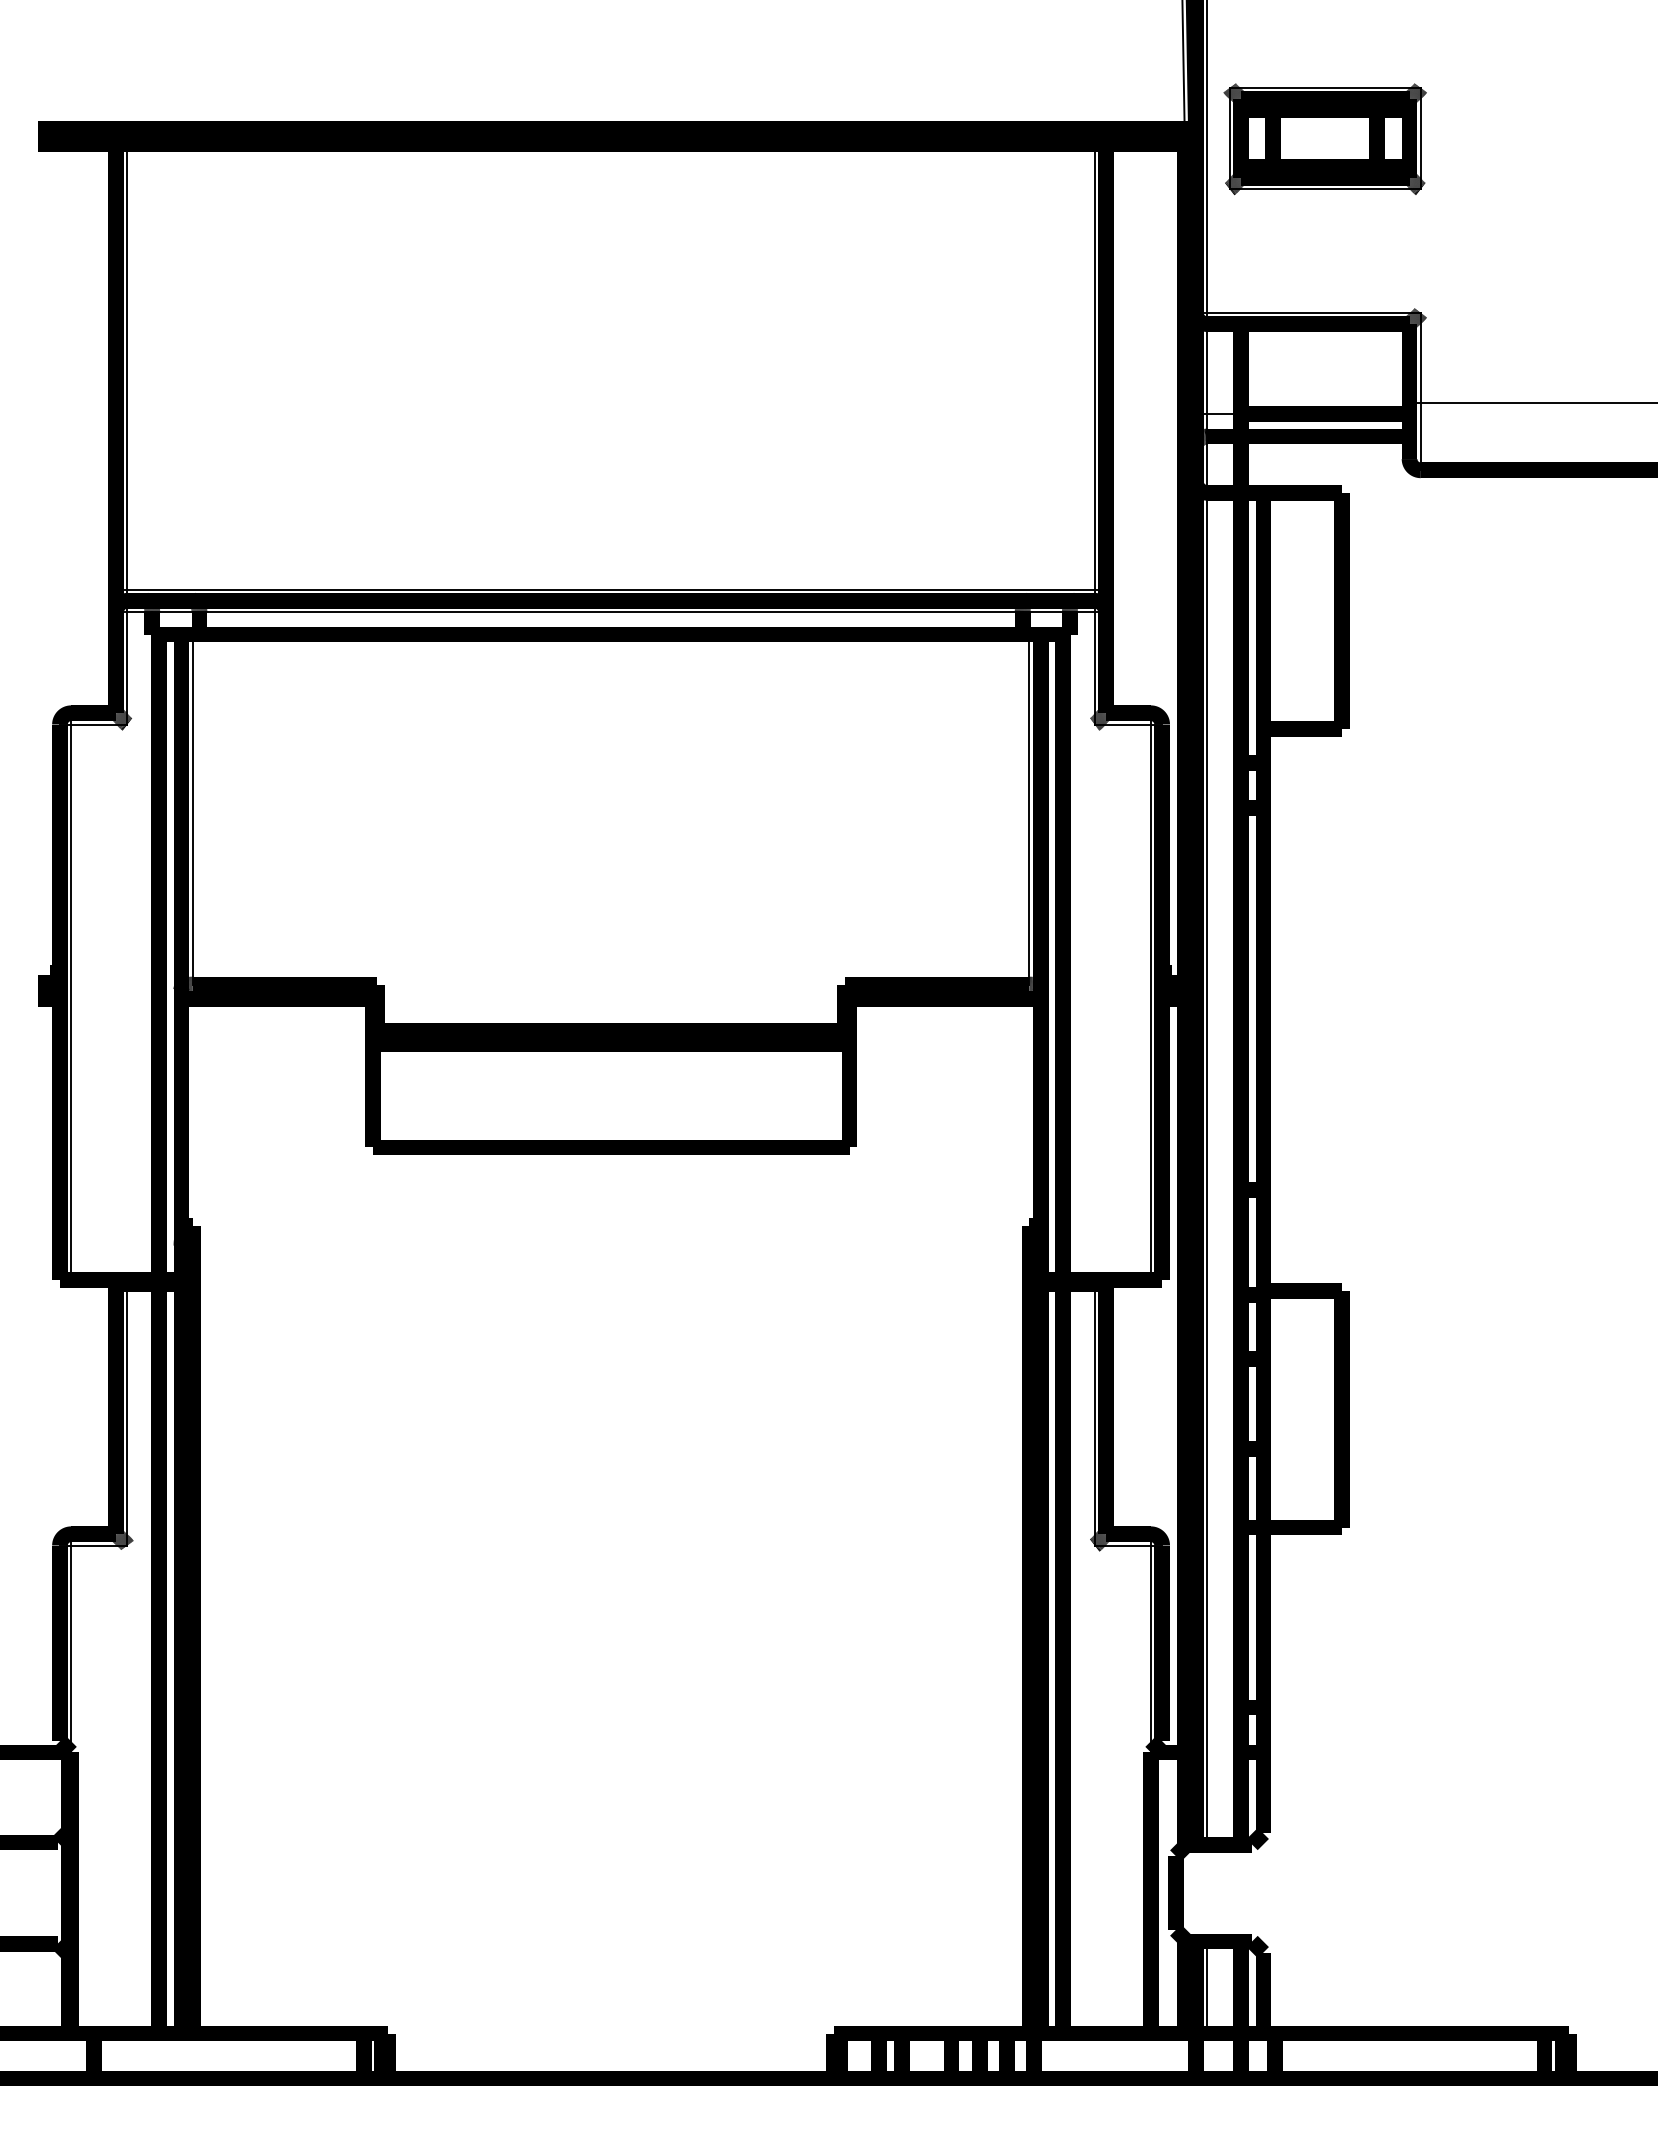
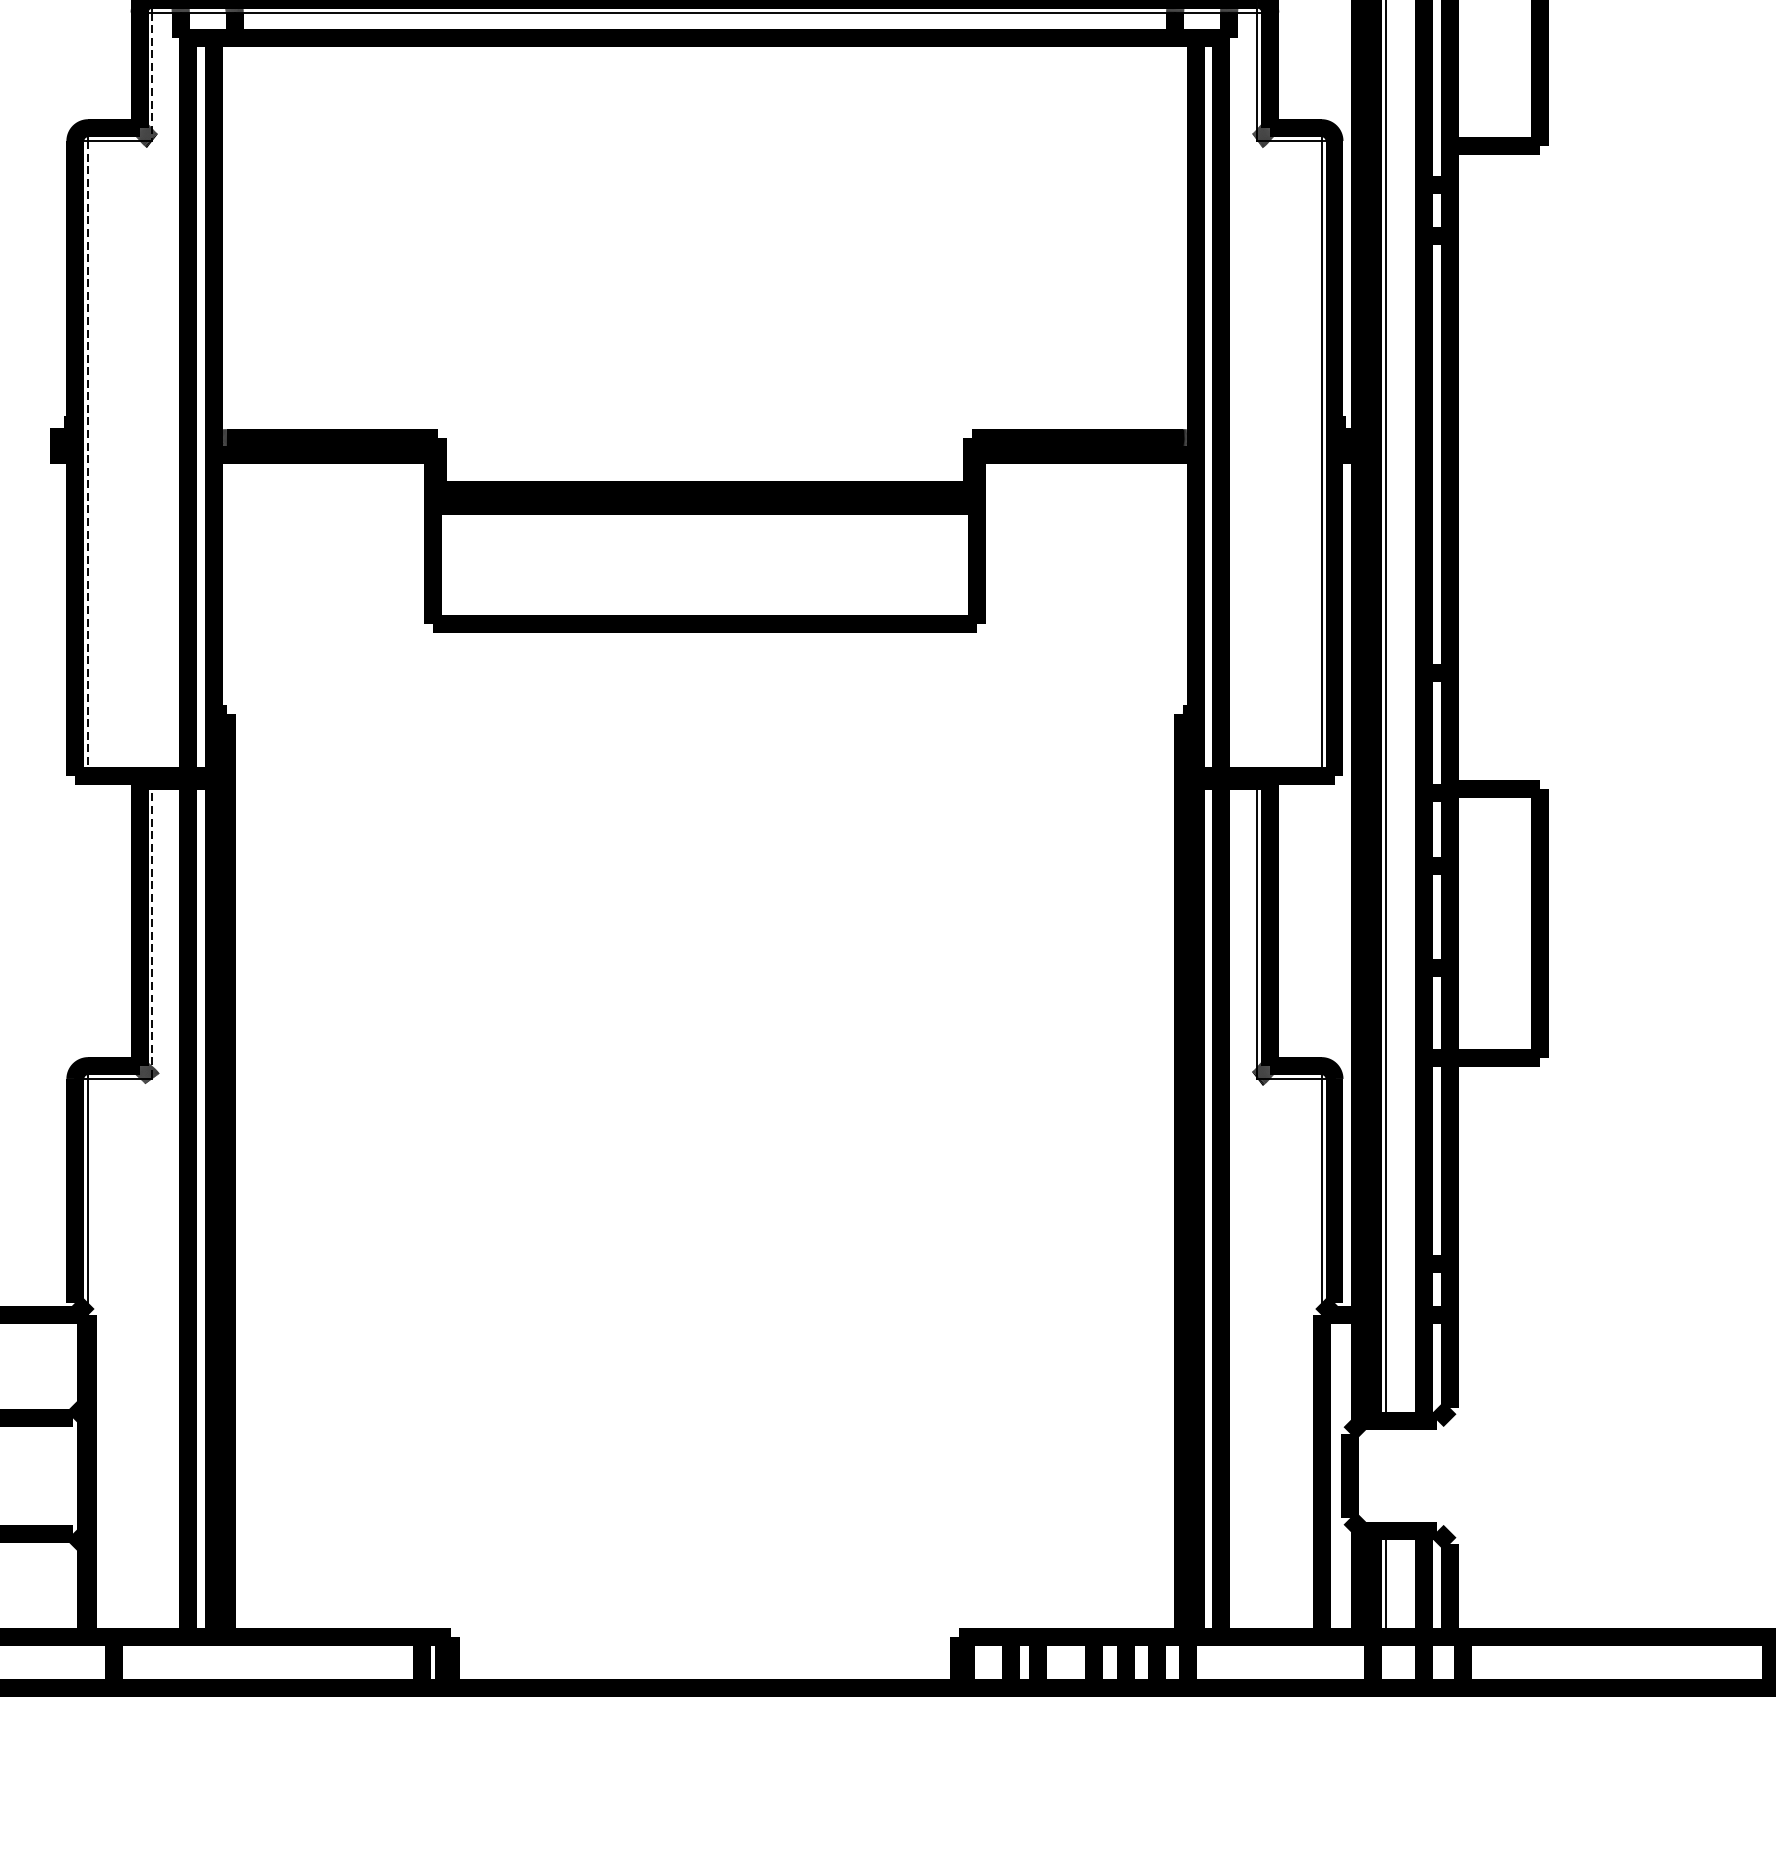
line: (127, 668) -> (152, 77), solid -> dashed
line: (192, 809) -> (226, 238), removed
line: (1029, 809) -> (1182, 238), removed
line: (71, 1002) -> (88, 458), solid -> dashed
line: (127, 1415) -> (152, 930), solid -> dashed

